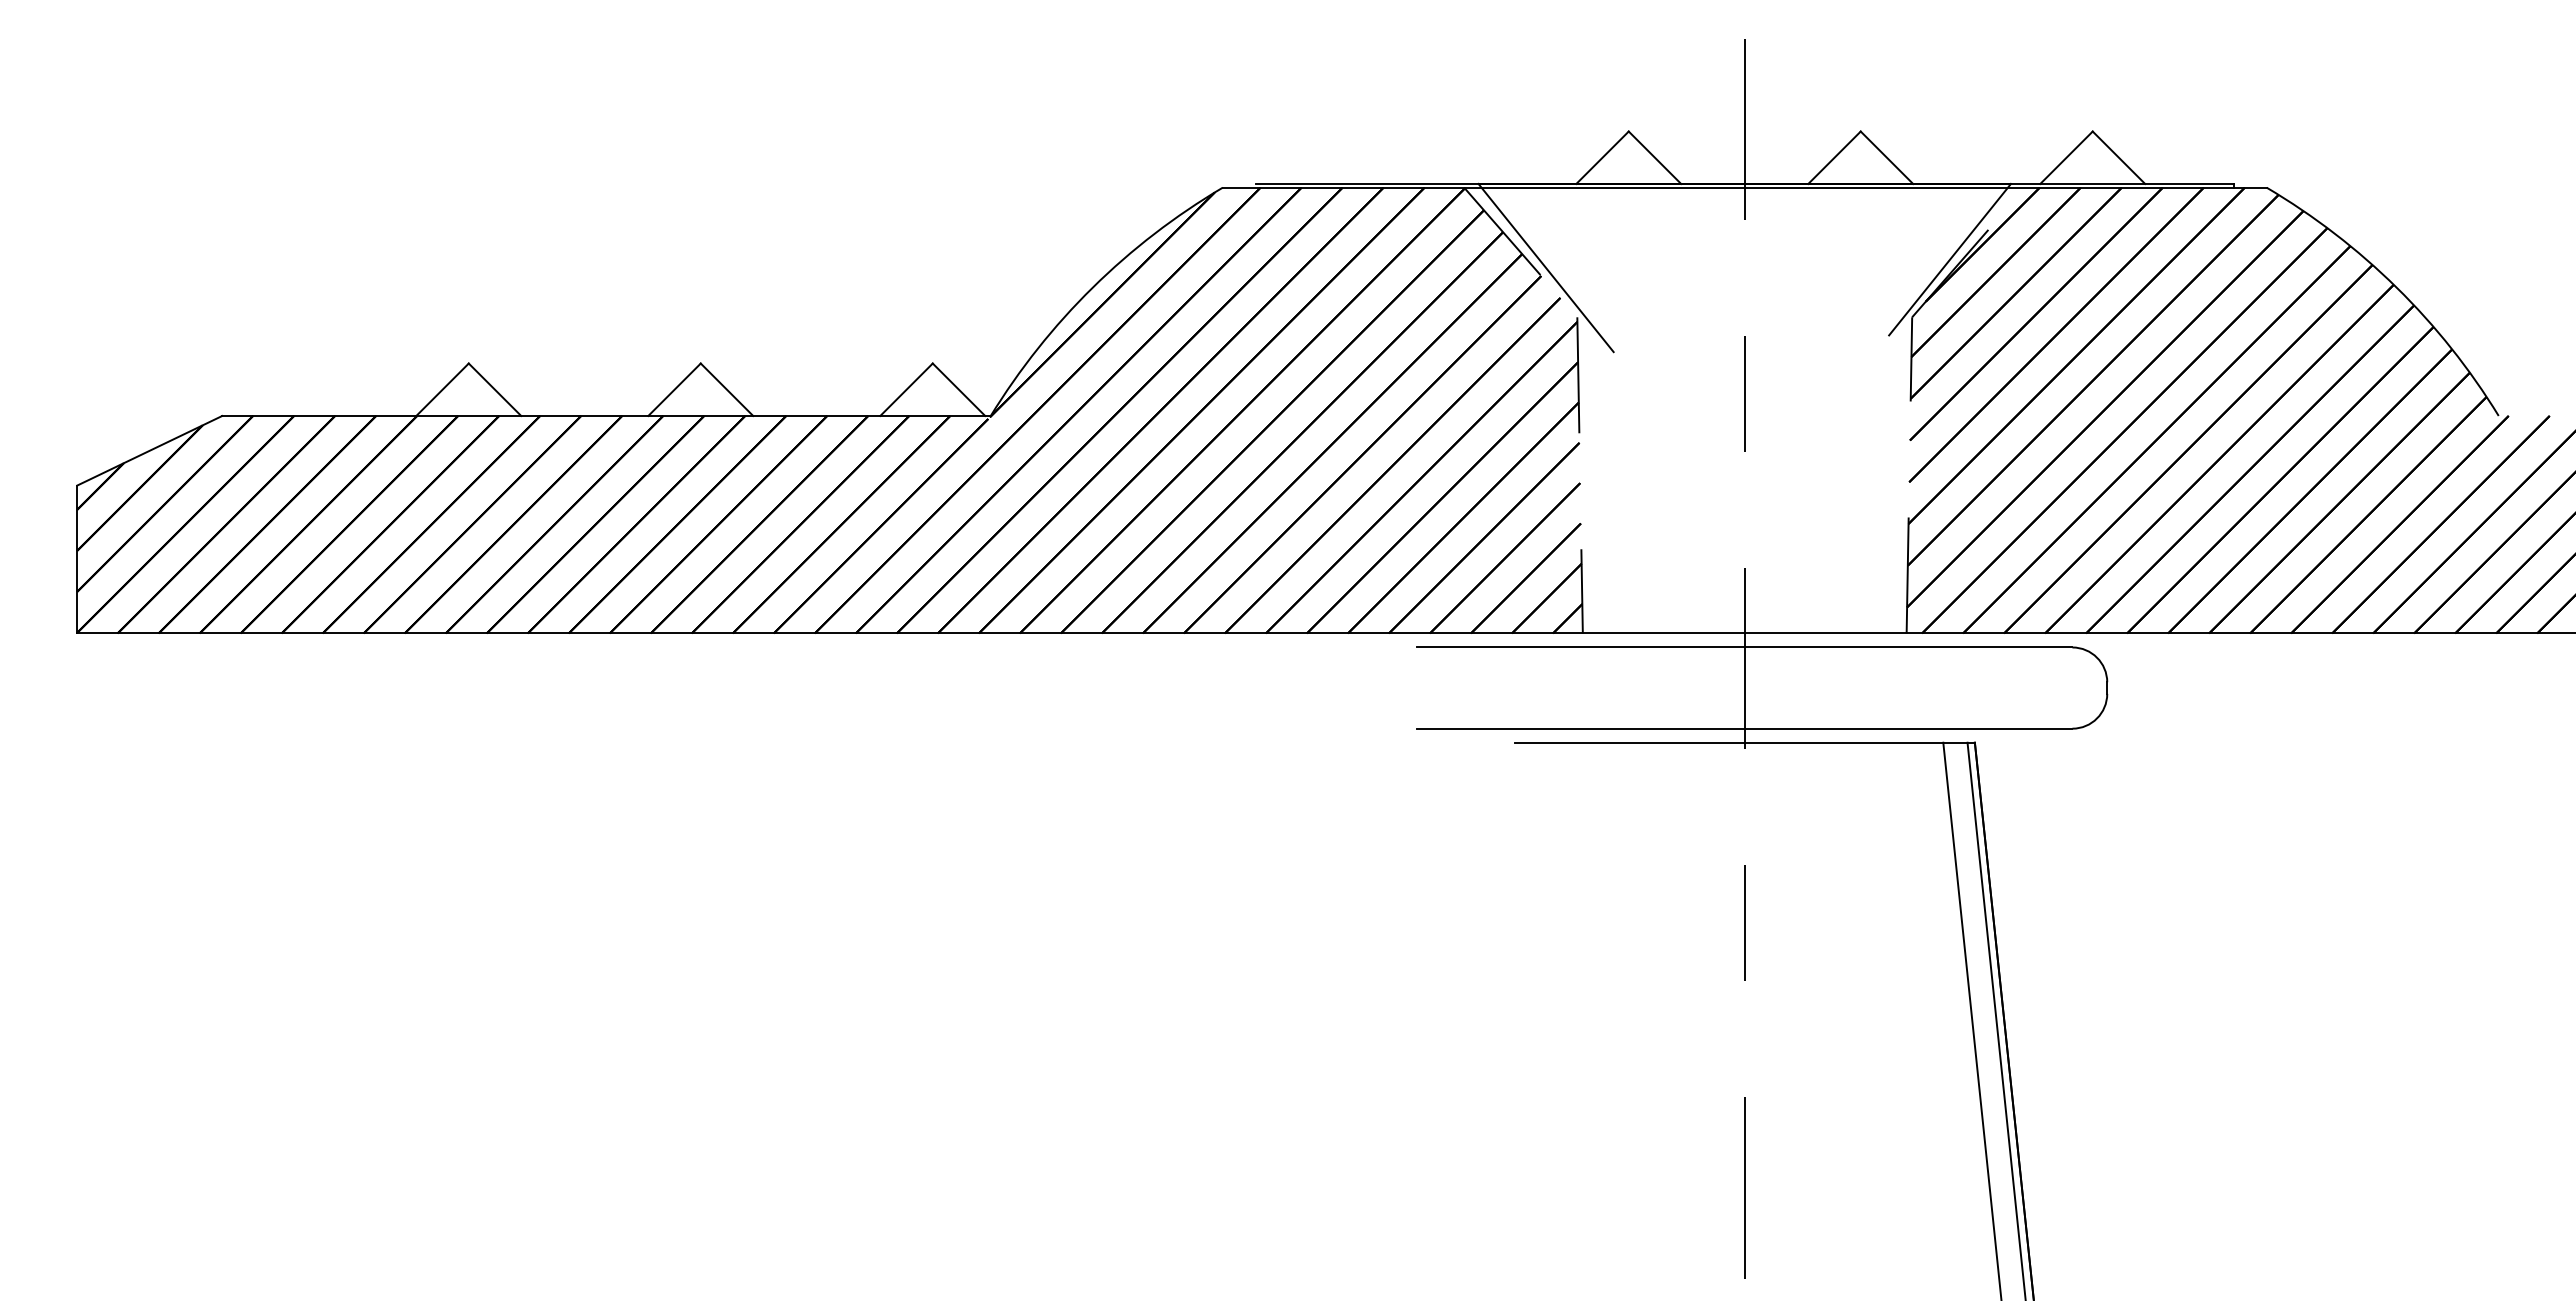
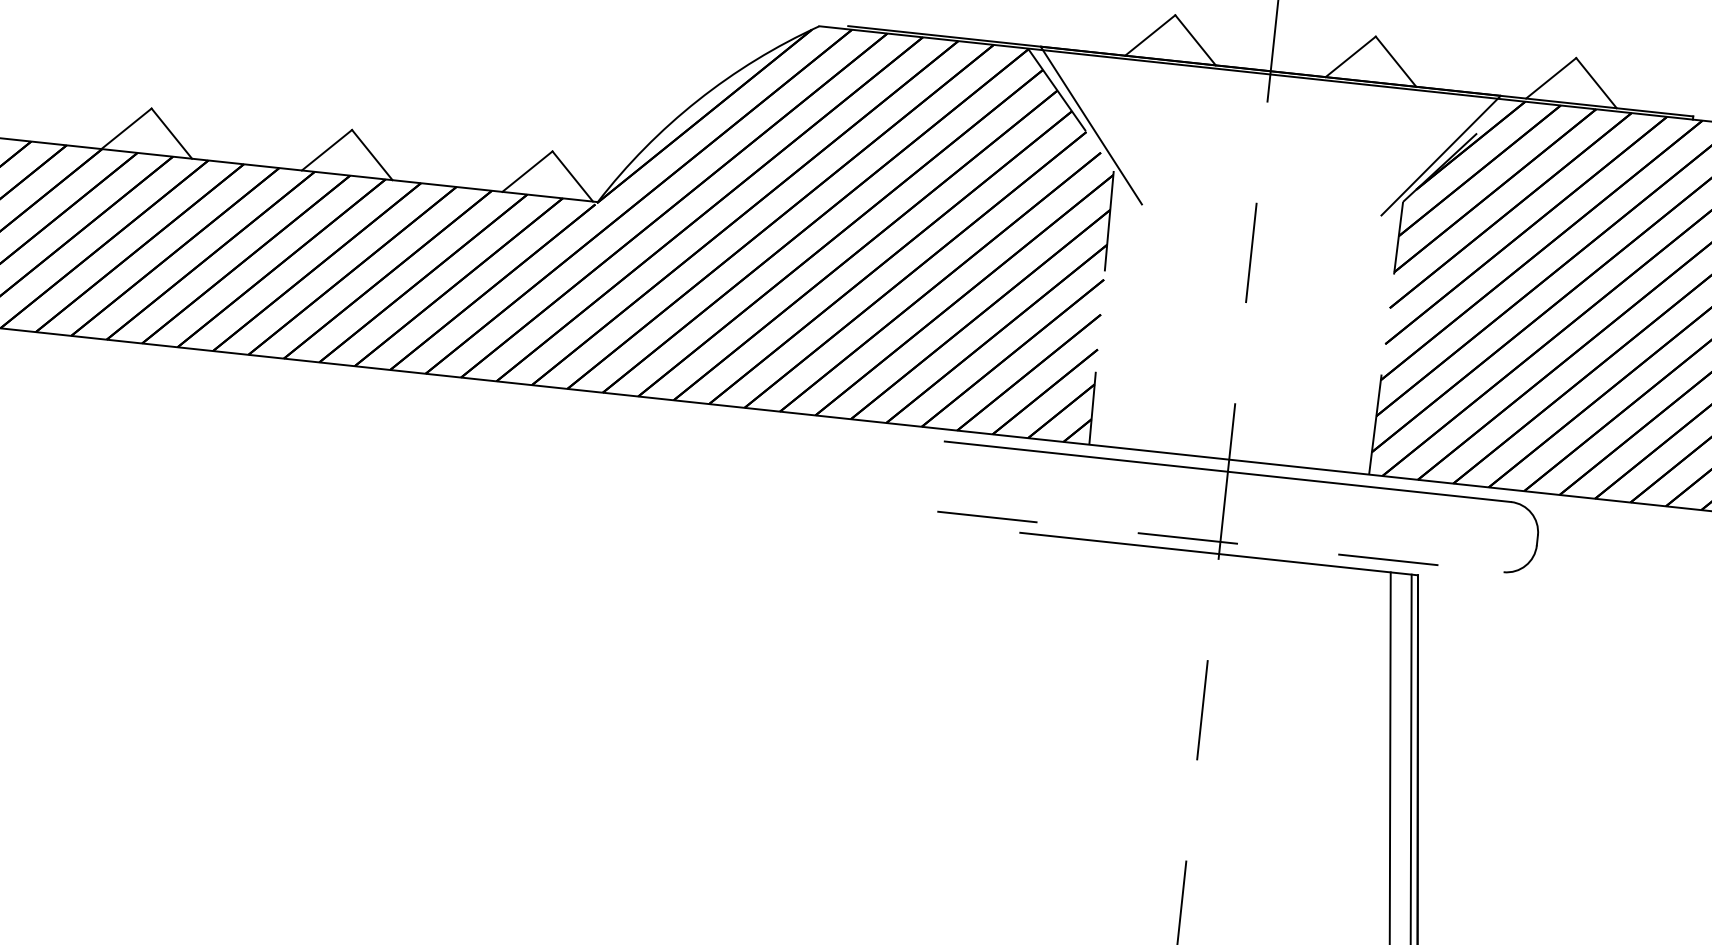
line: (1744, 728) -> (1220, 541), solid -> dashed

